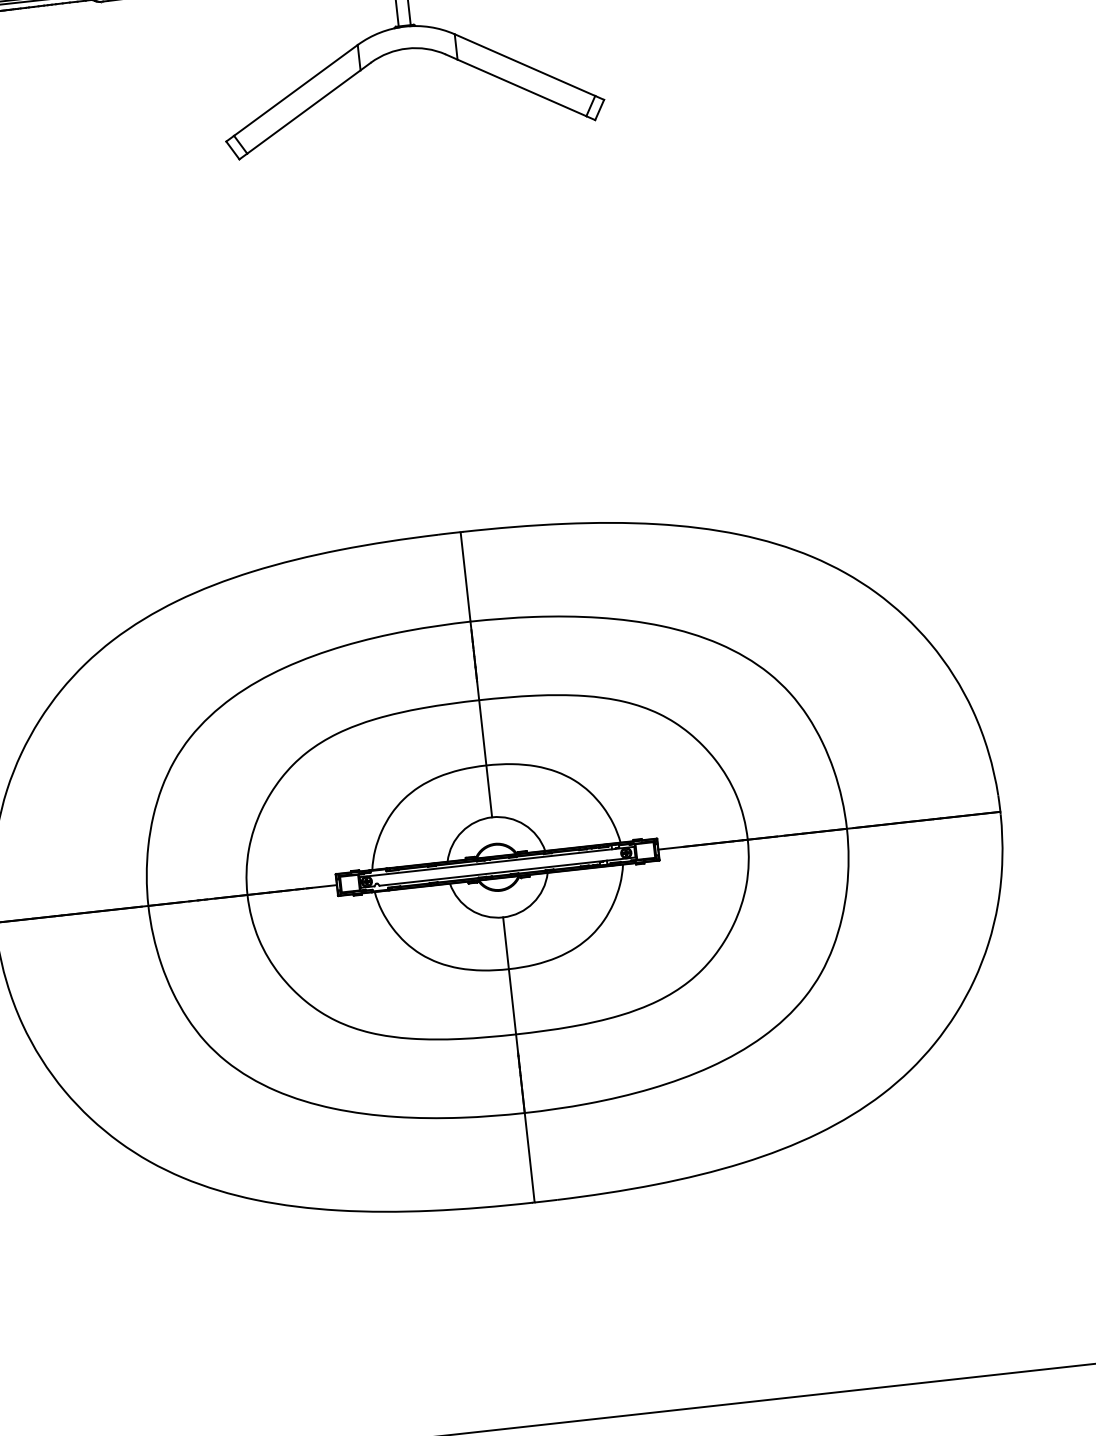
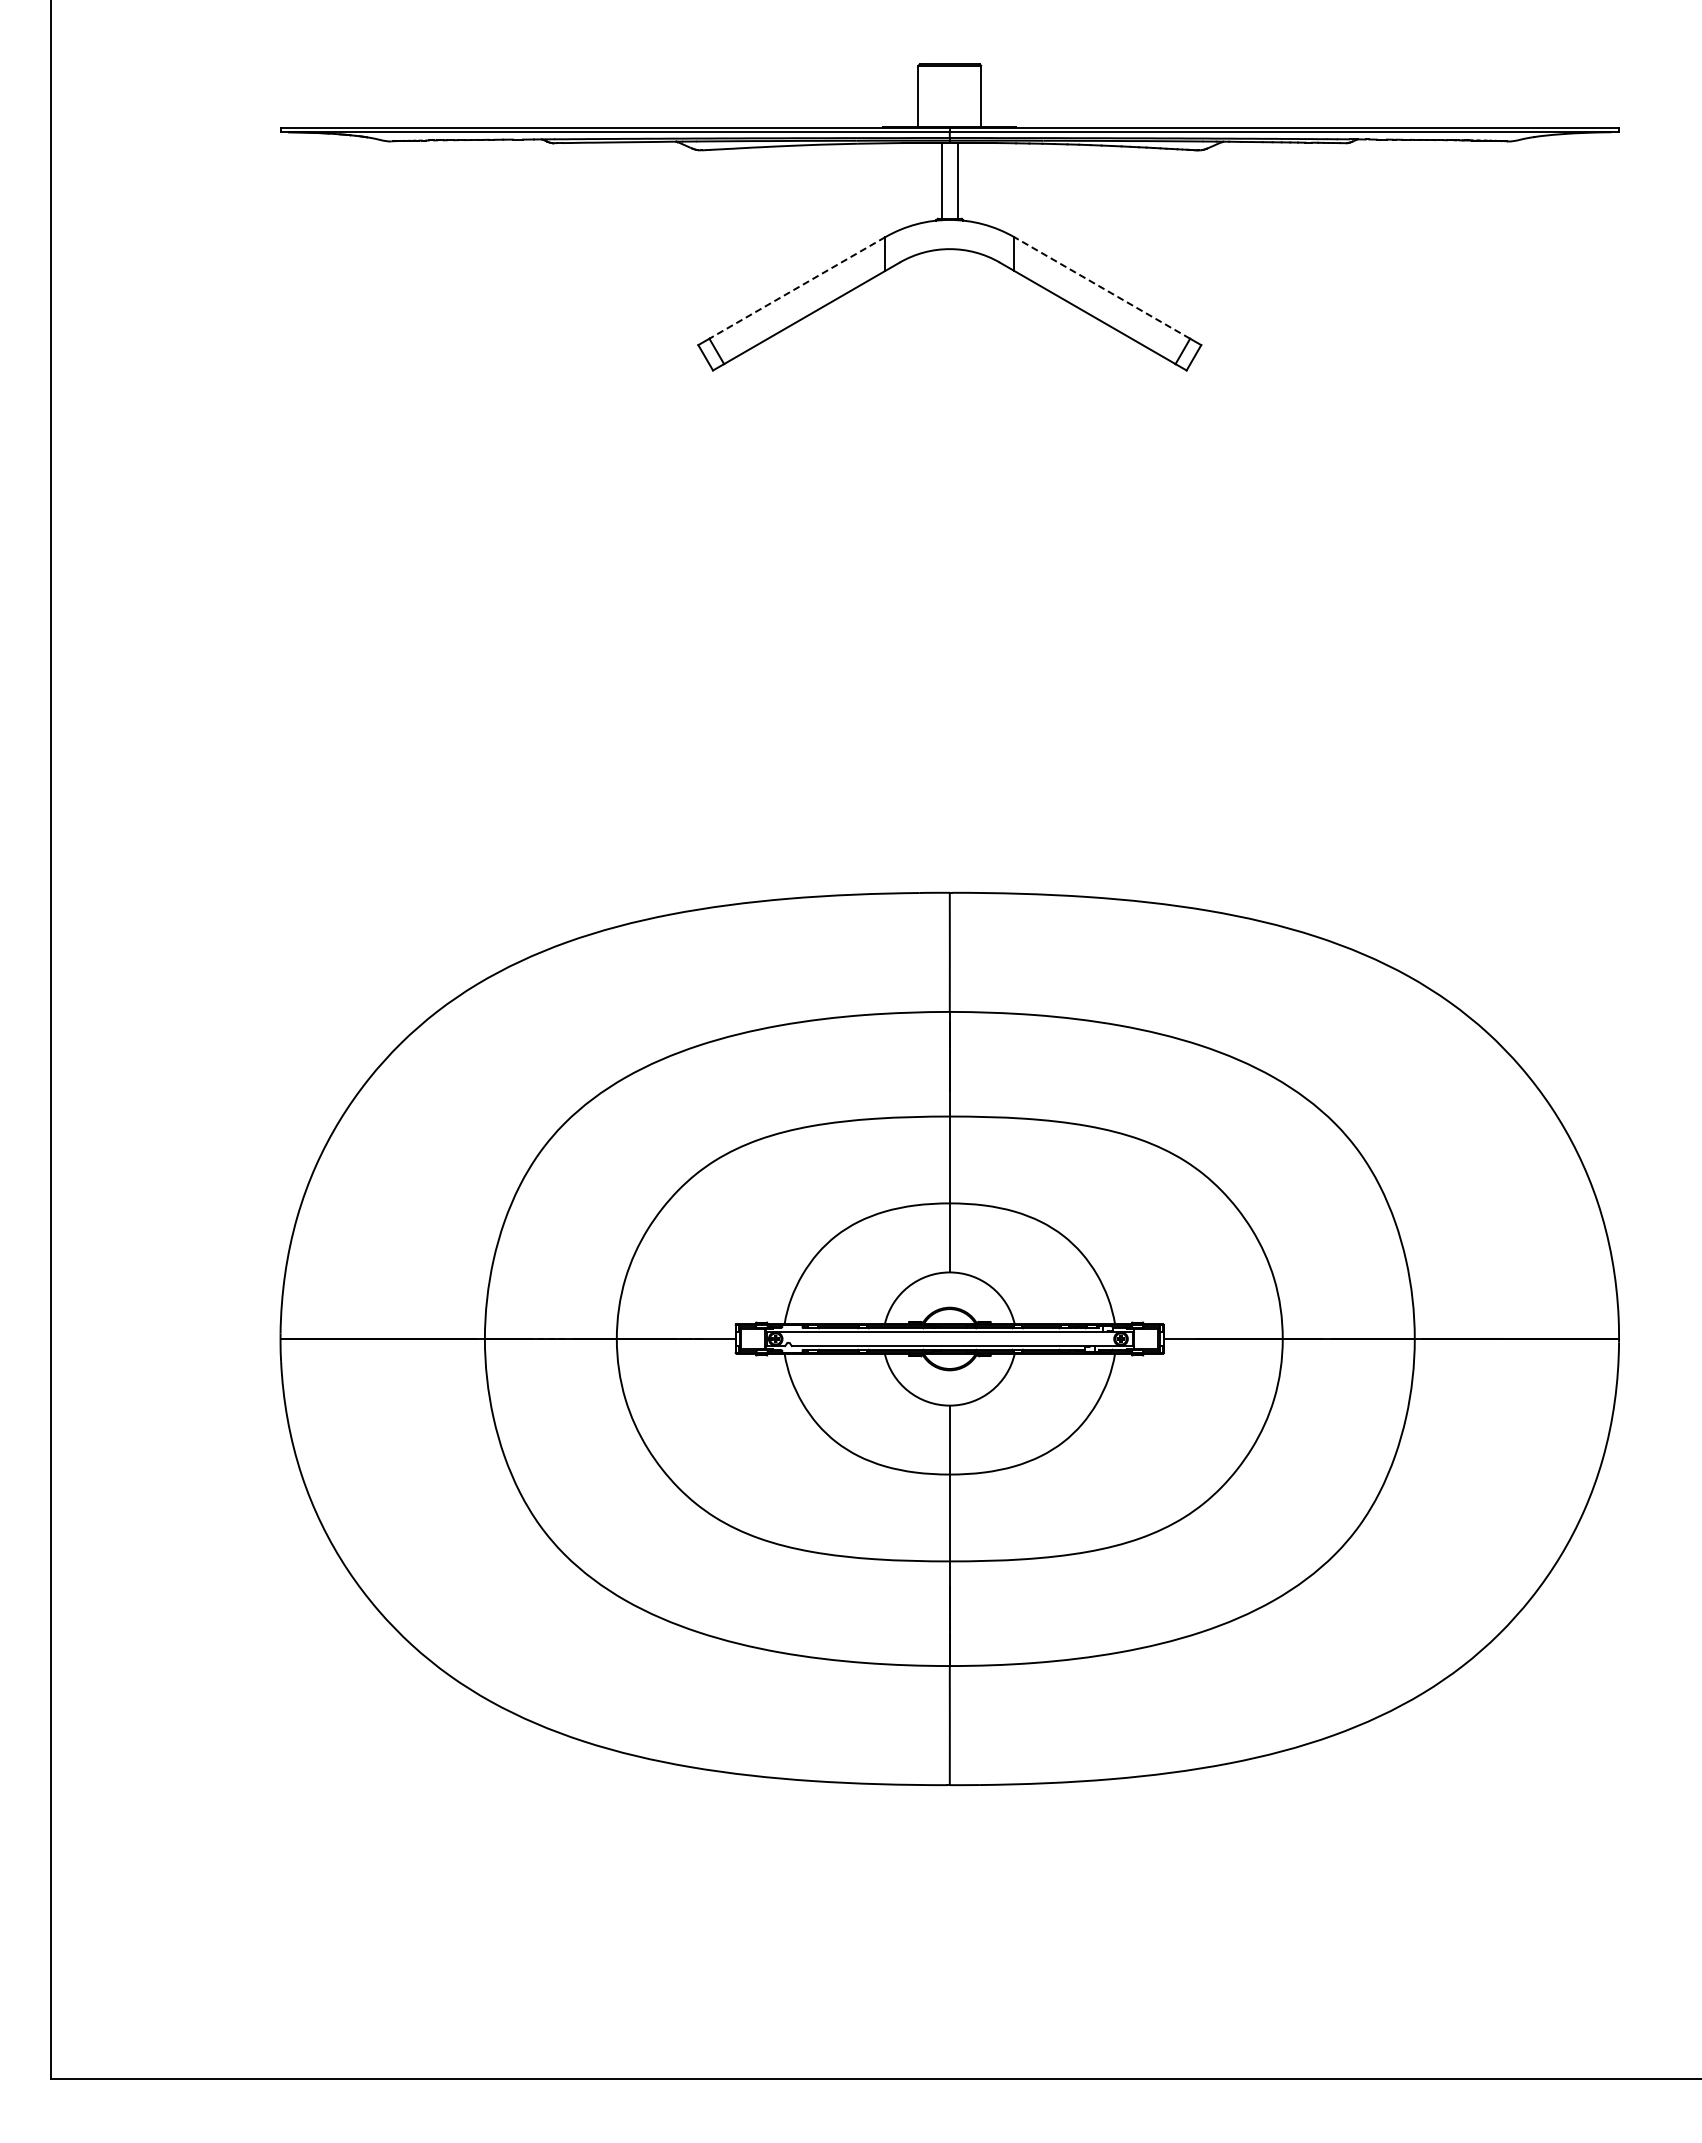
line: (525, 64) -> (1102, 287), solid -> dashed
line: (296, 90) -> (797, 287), solid -> dashed

